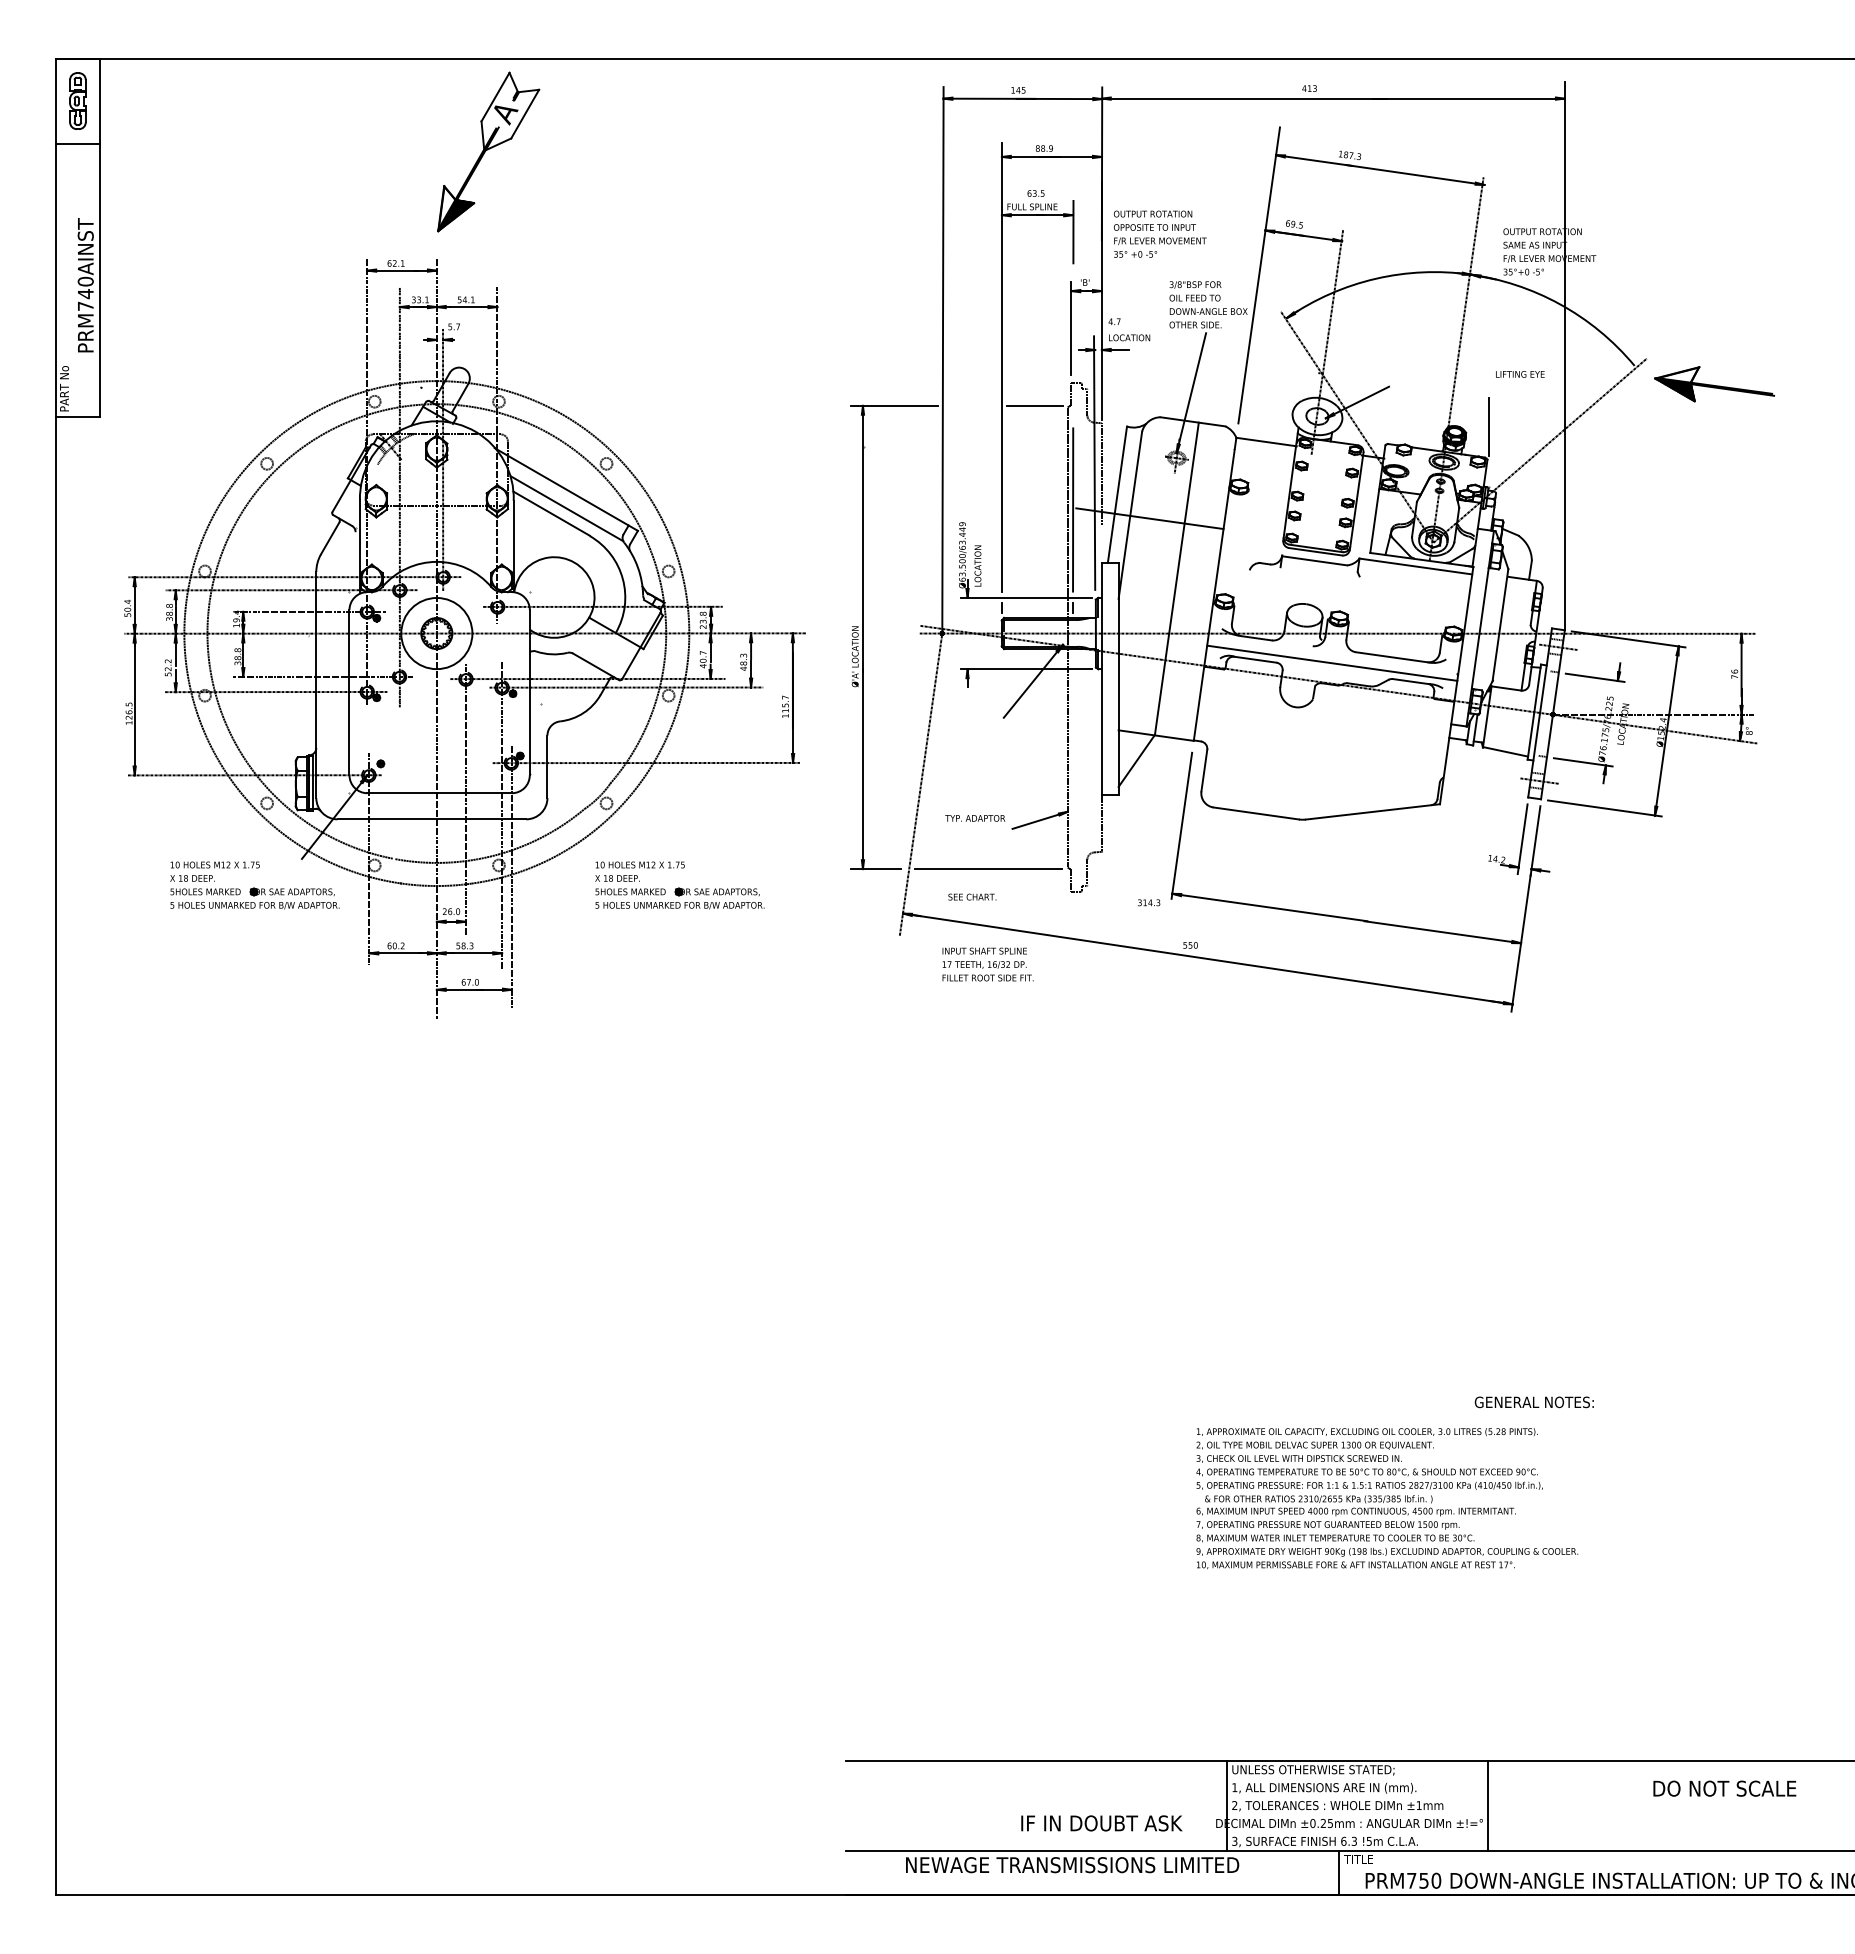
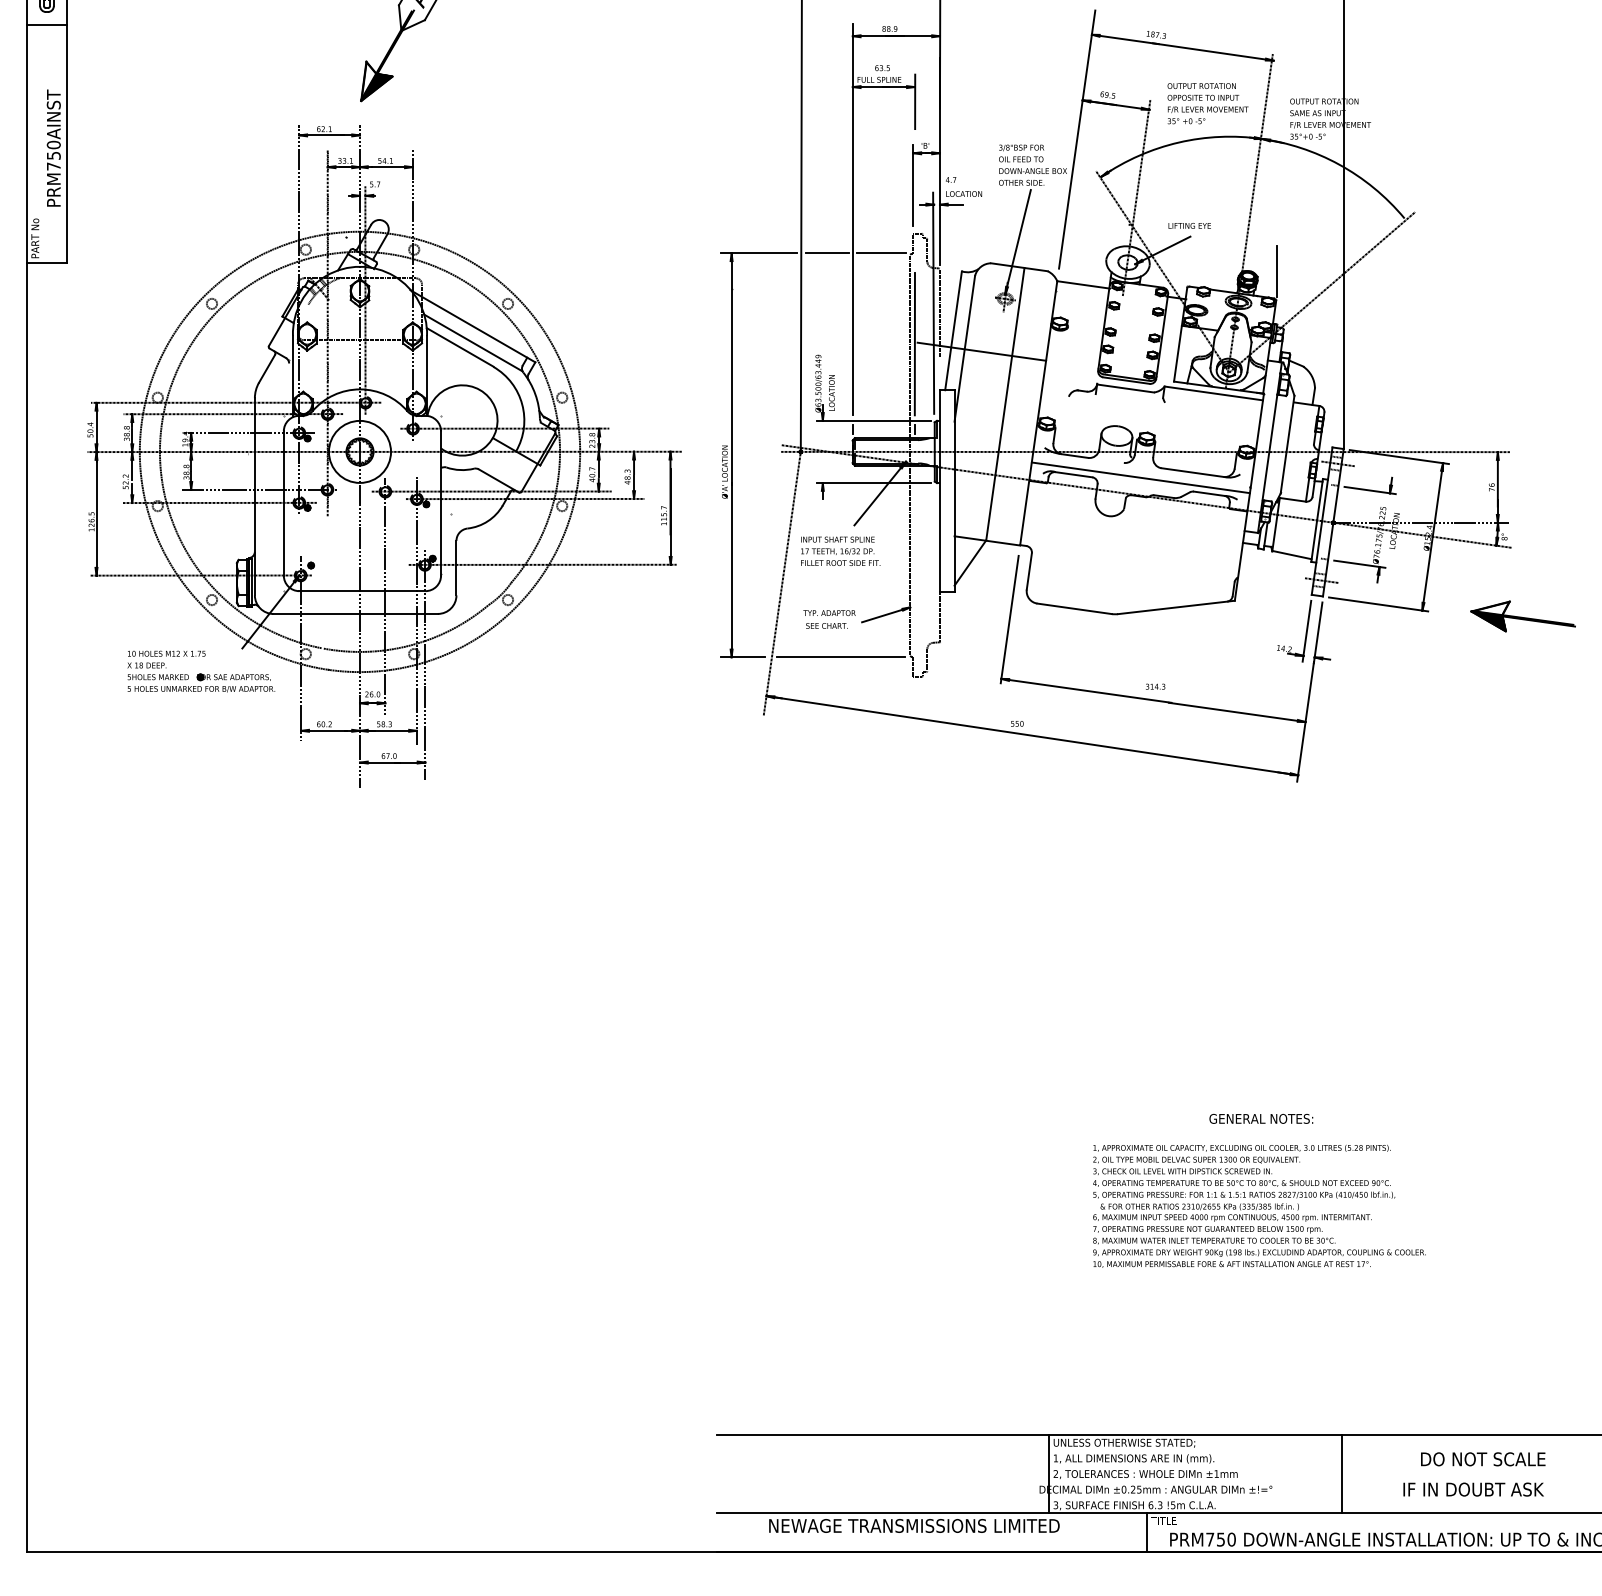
text: (1160, 233) -> (1208, 103), moved
text: (85, 294) -> (53, 156), PRM740AINST -> PRM750AINST
text: (1520, 374) -> (1189, 225), moved
part: (1714, 384) -> (1523, 616), moved
line: (972, 405) -> (827, 253), added
part: (679, 885) -> (571, 671), removed
text: (972, 896) -> (827, 625), moved
text: (1149, 902) -> (1155, 686), moved
text: (987, 964) -> (840, 551), moved
text: (1533, 1402) -> (1260, 1119), moved
text: (1387, 1498) -> (1259, 1206), moved
line: (1488, 1805) -> (1342, 1473), moved
text: (1101, 1823) -> (1473, 1489), moved

